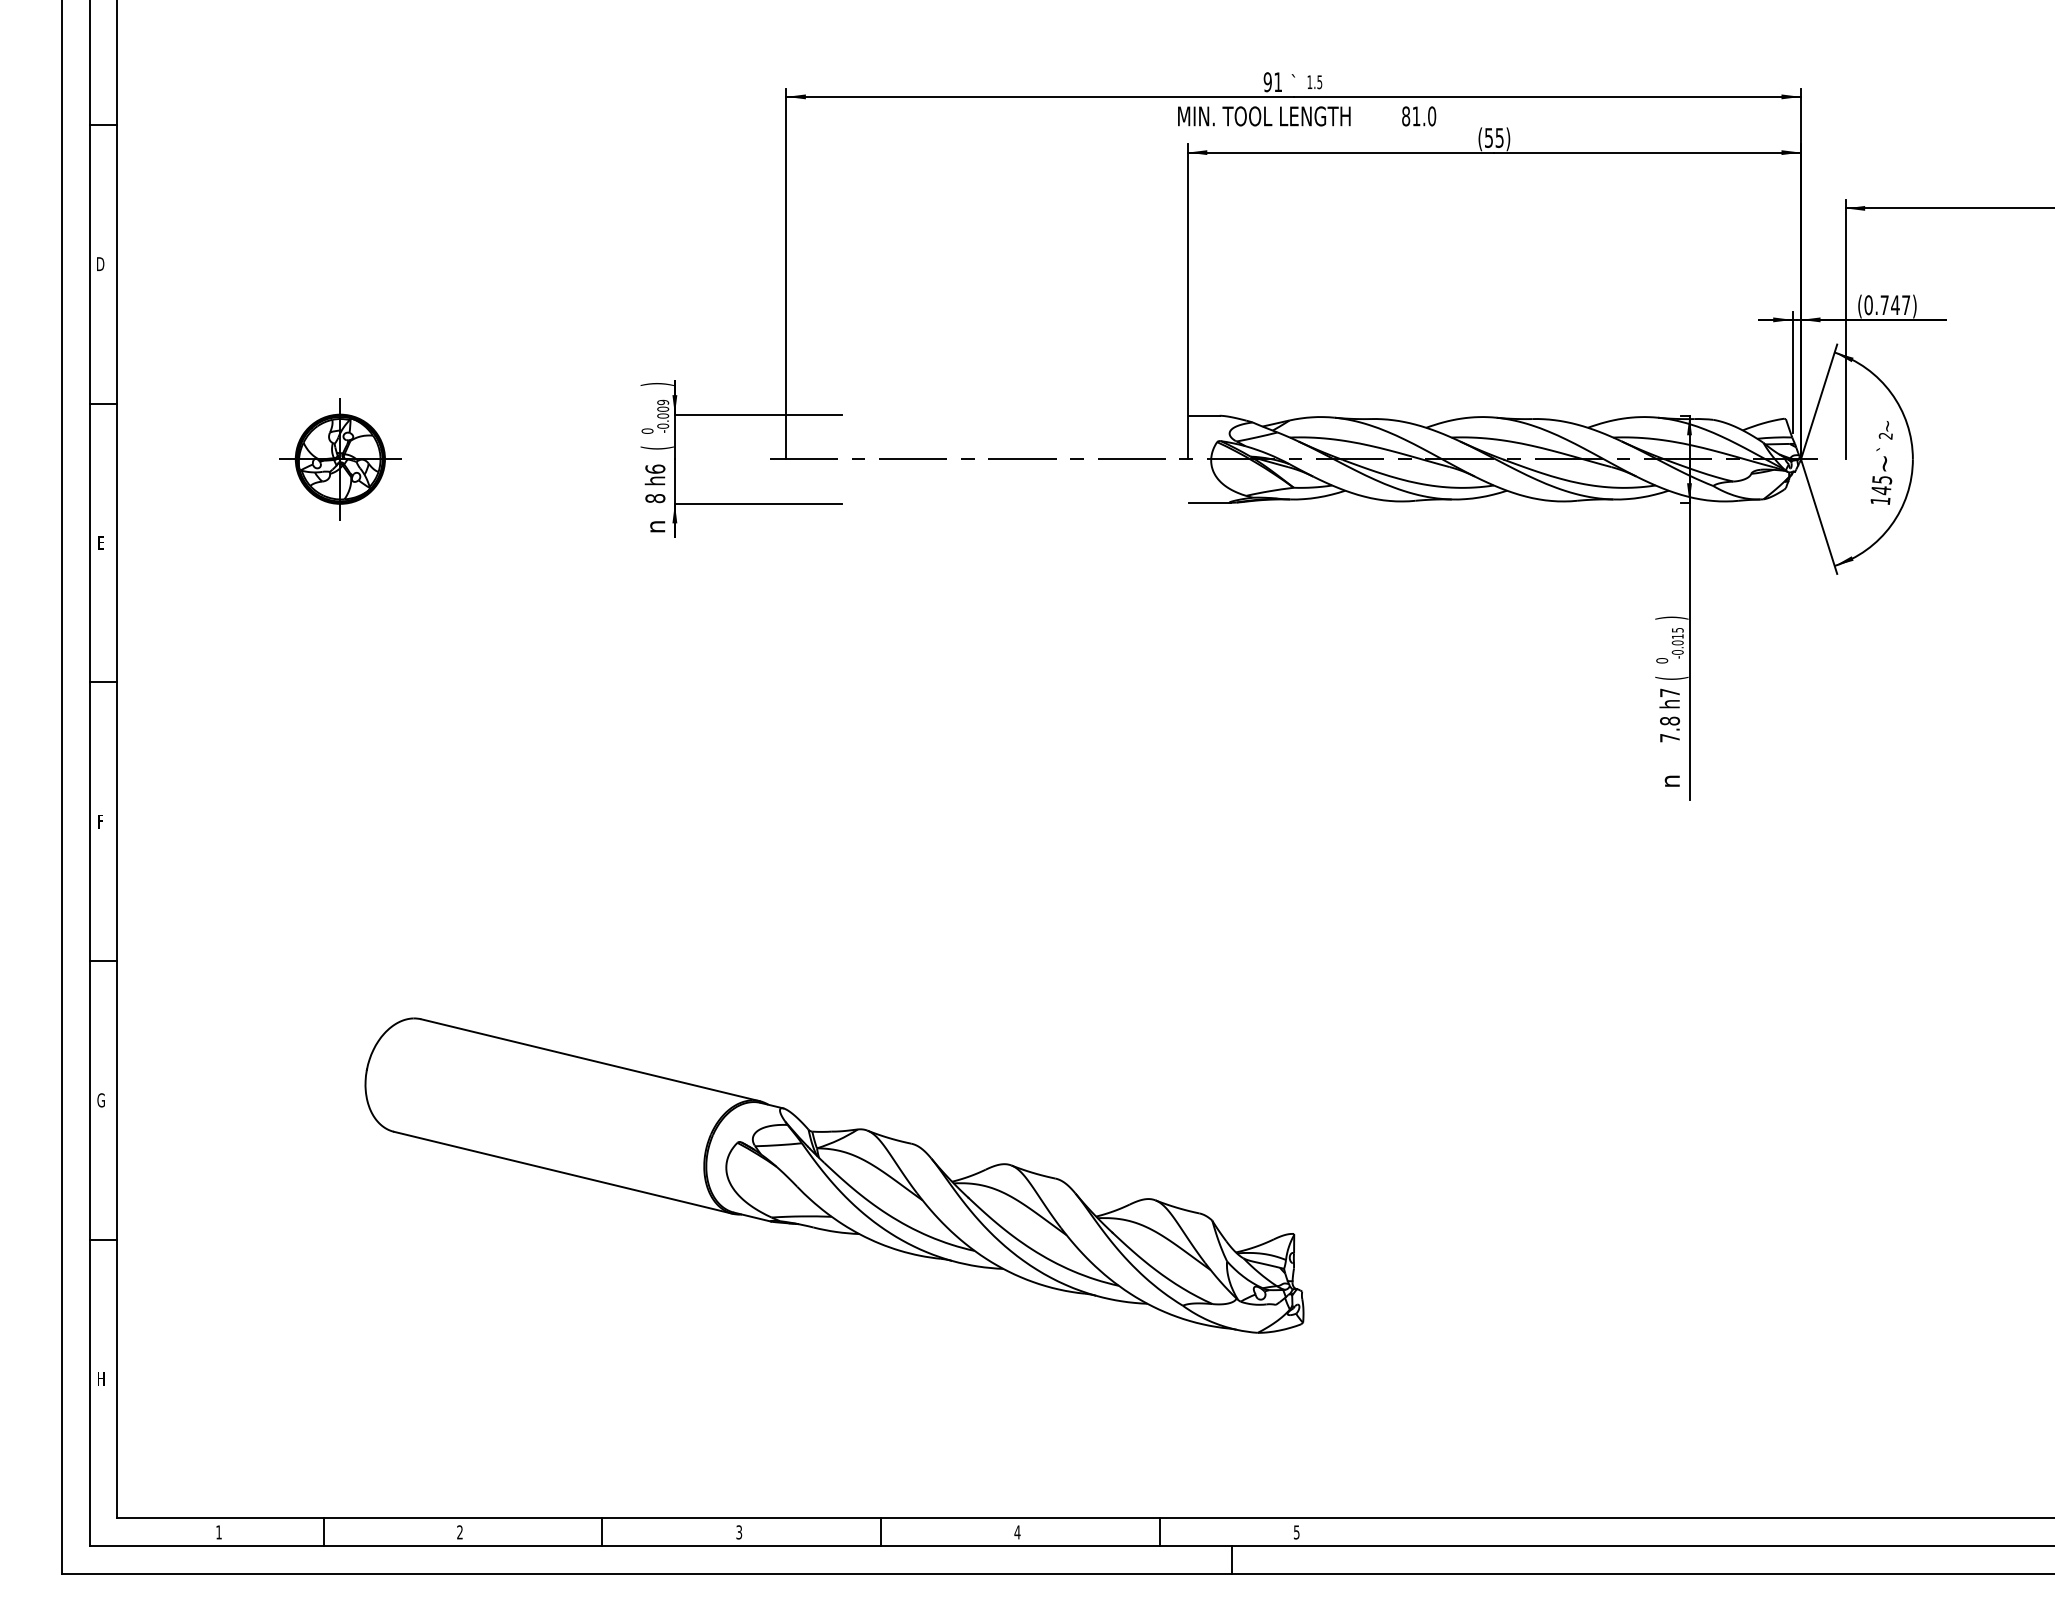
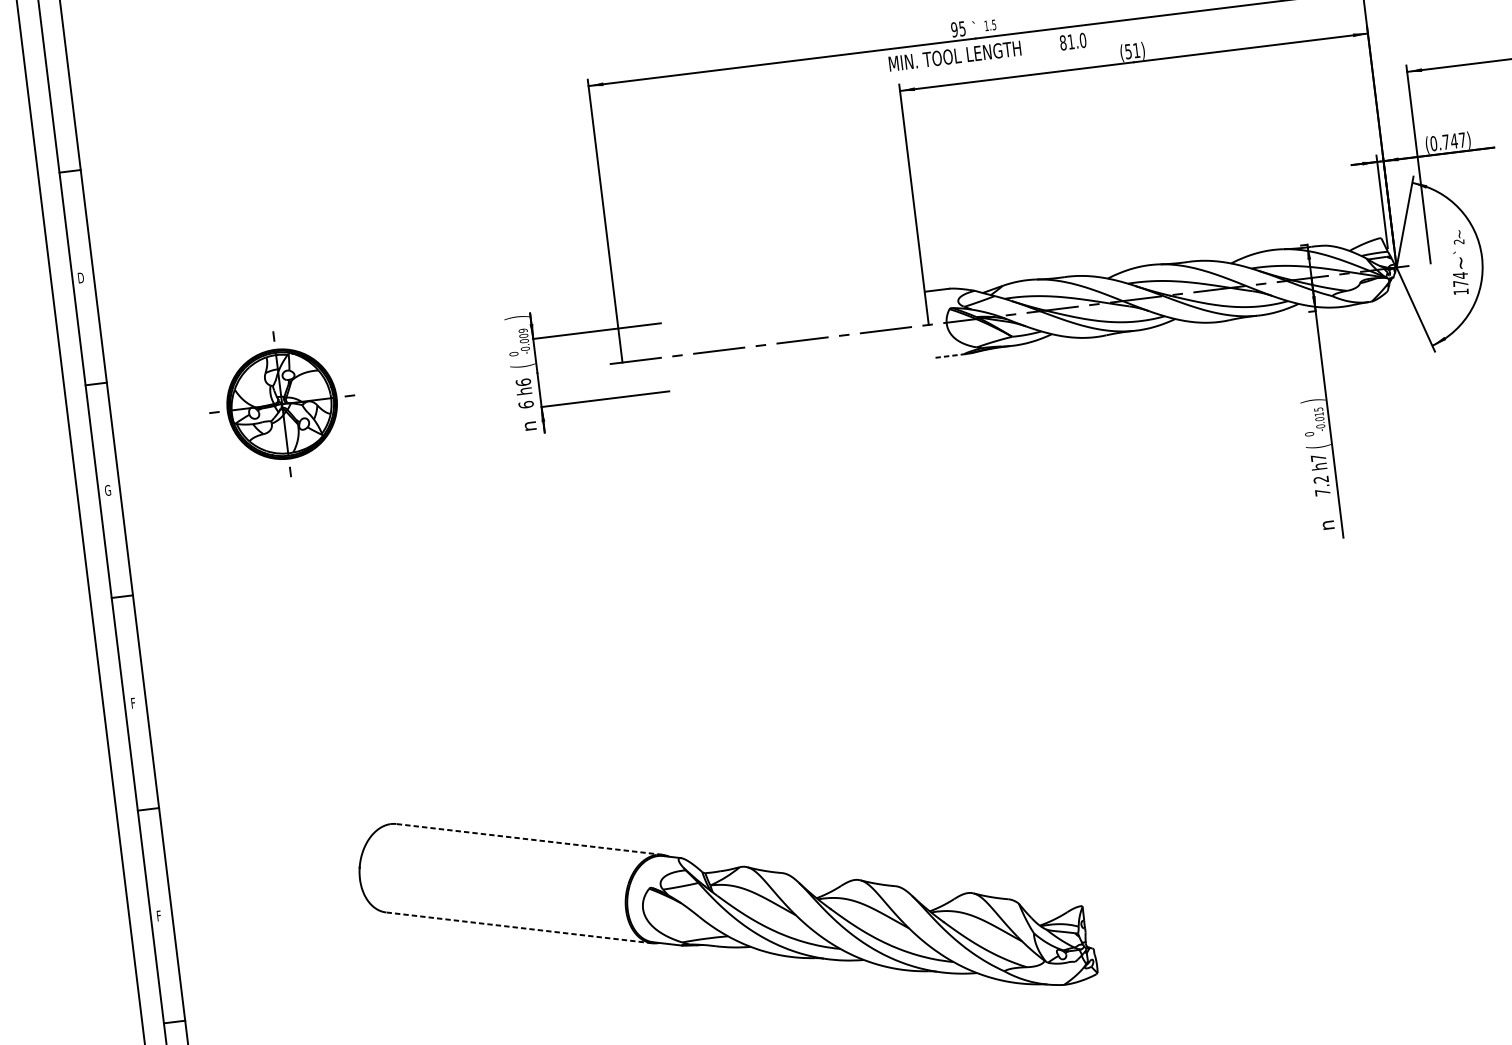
text: (1277, 82) -> (961, 29), 91 -> 95
text: (1499, 137) -> (1136, 50), (55) -> (51)
part: (340, 459) -> (282, 404), size x1.6
text: (1881, 485) -> (1460, 279), 145 -> 174
text: (655, 498) -> (526, 404), 8 -> 6
line: (1209, 502) -> (949, 355), solid -> dashed
text: (101, 542) -> (107, 490), E -> G
text: (1670, 720) -> (1321, 479), 7.8 -> 7.2
line: (590, 1060) -> (529, 839), solid -> dashed
text: (100, 1100) -> (159, 916), G -> F
line: (562, 1172) -> (518, 927), solid -> dashed

